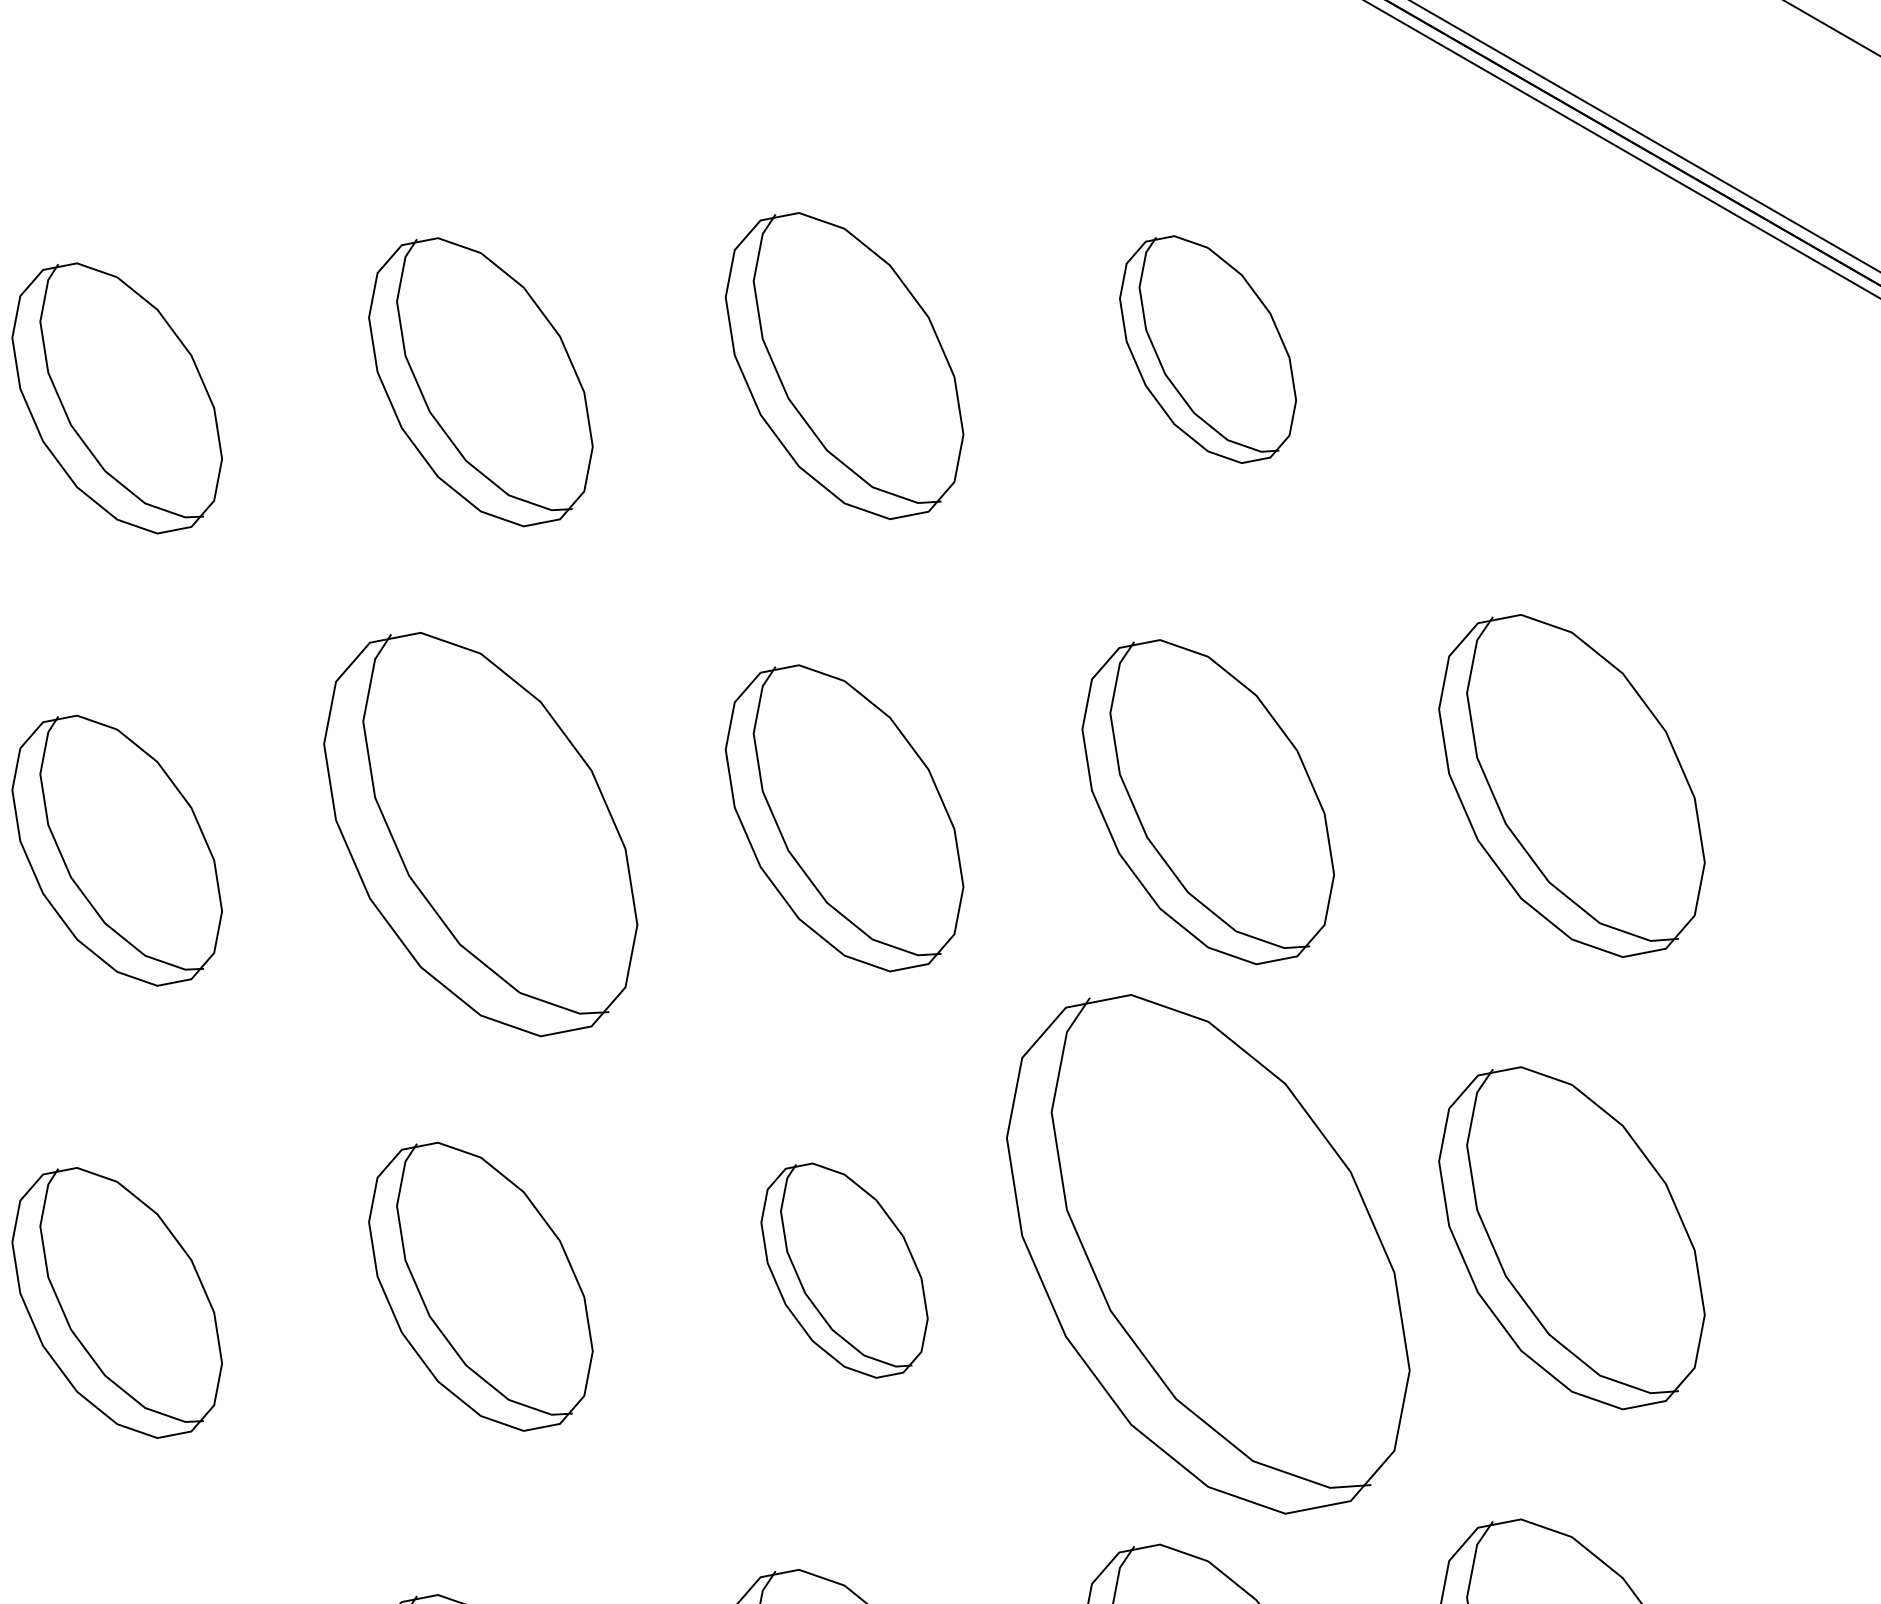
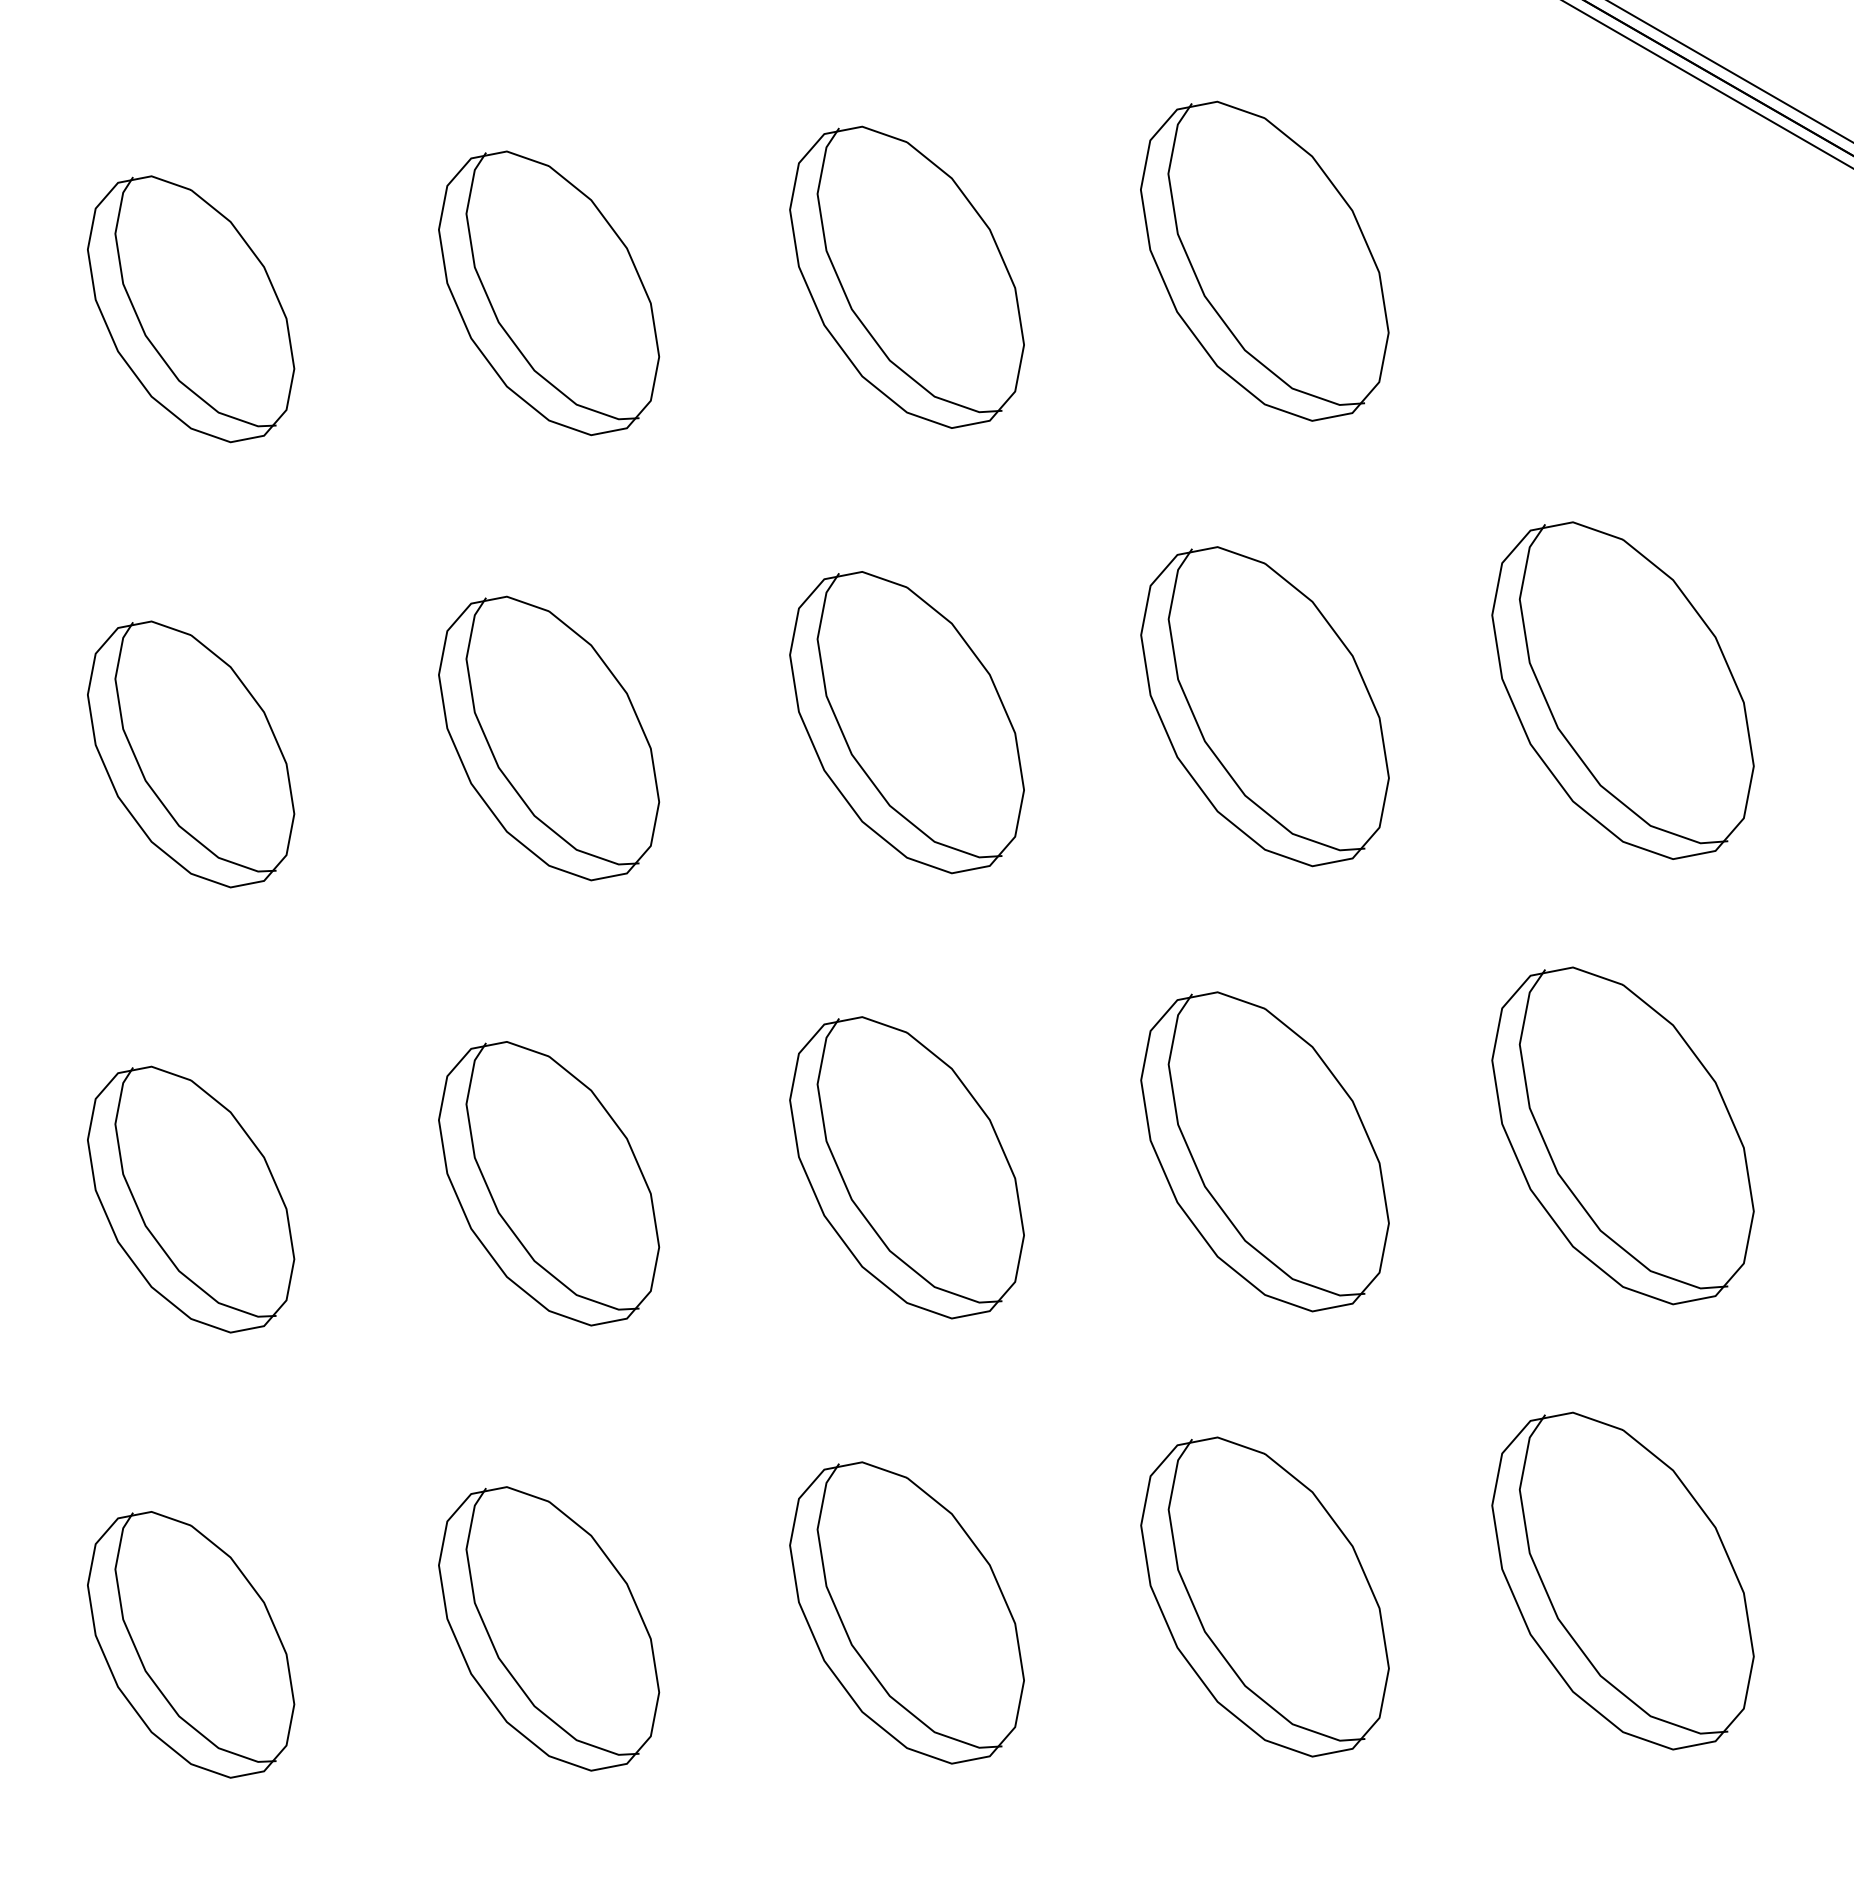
part: (1207, 348) -> (1264, 260), size x1.43
part: (481, 834) -> (549, 738), size x0.71
part: (1207, 1254) -> (1264, 1151), size x0.62
part: (844, 1270) -> (906, 1167), size x1.43

